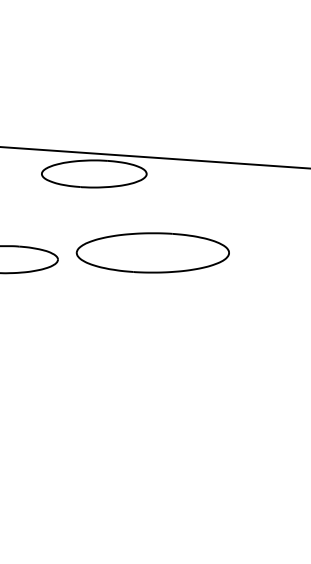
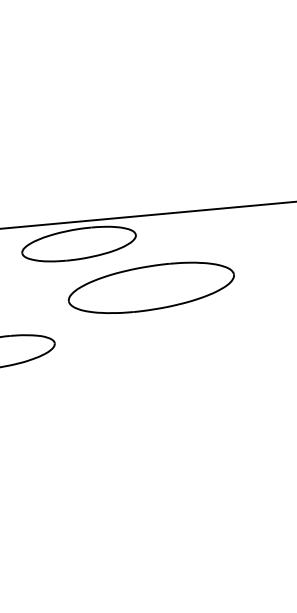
part: (152, 252) -> (150, 287), moved

